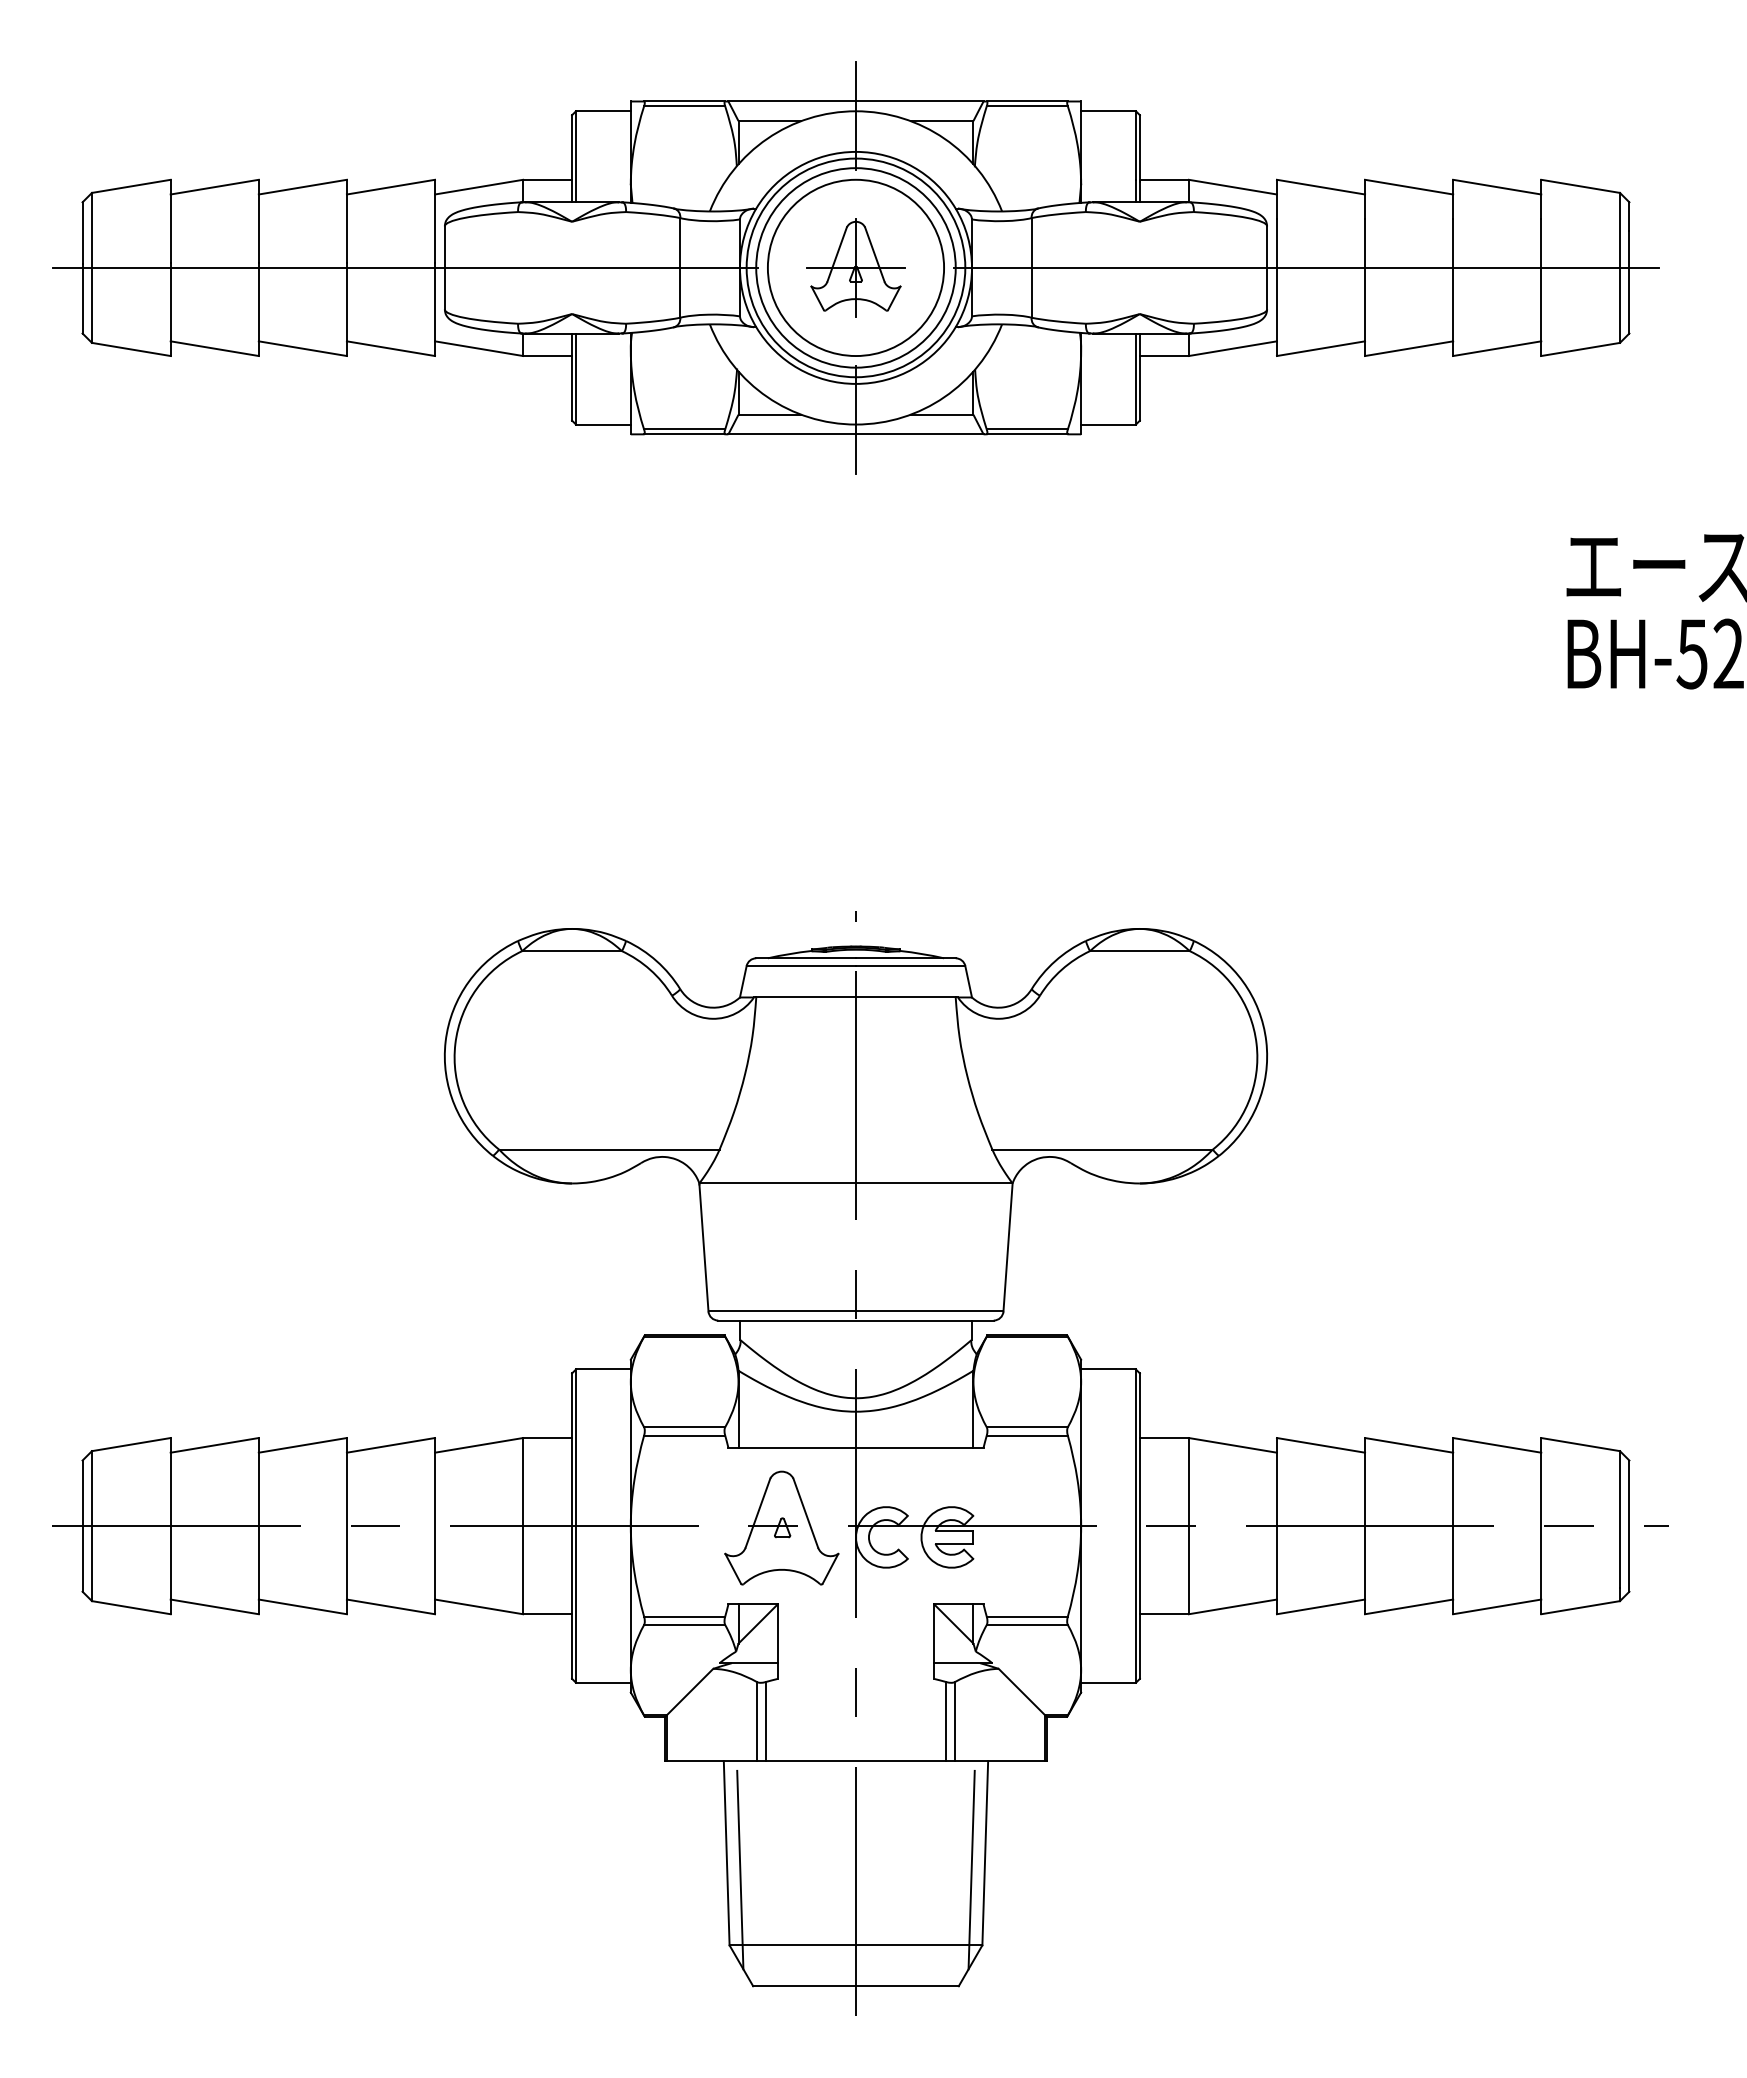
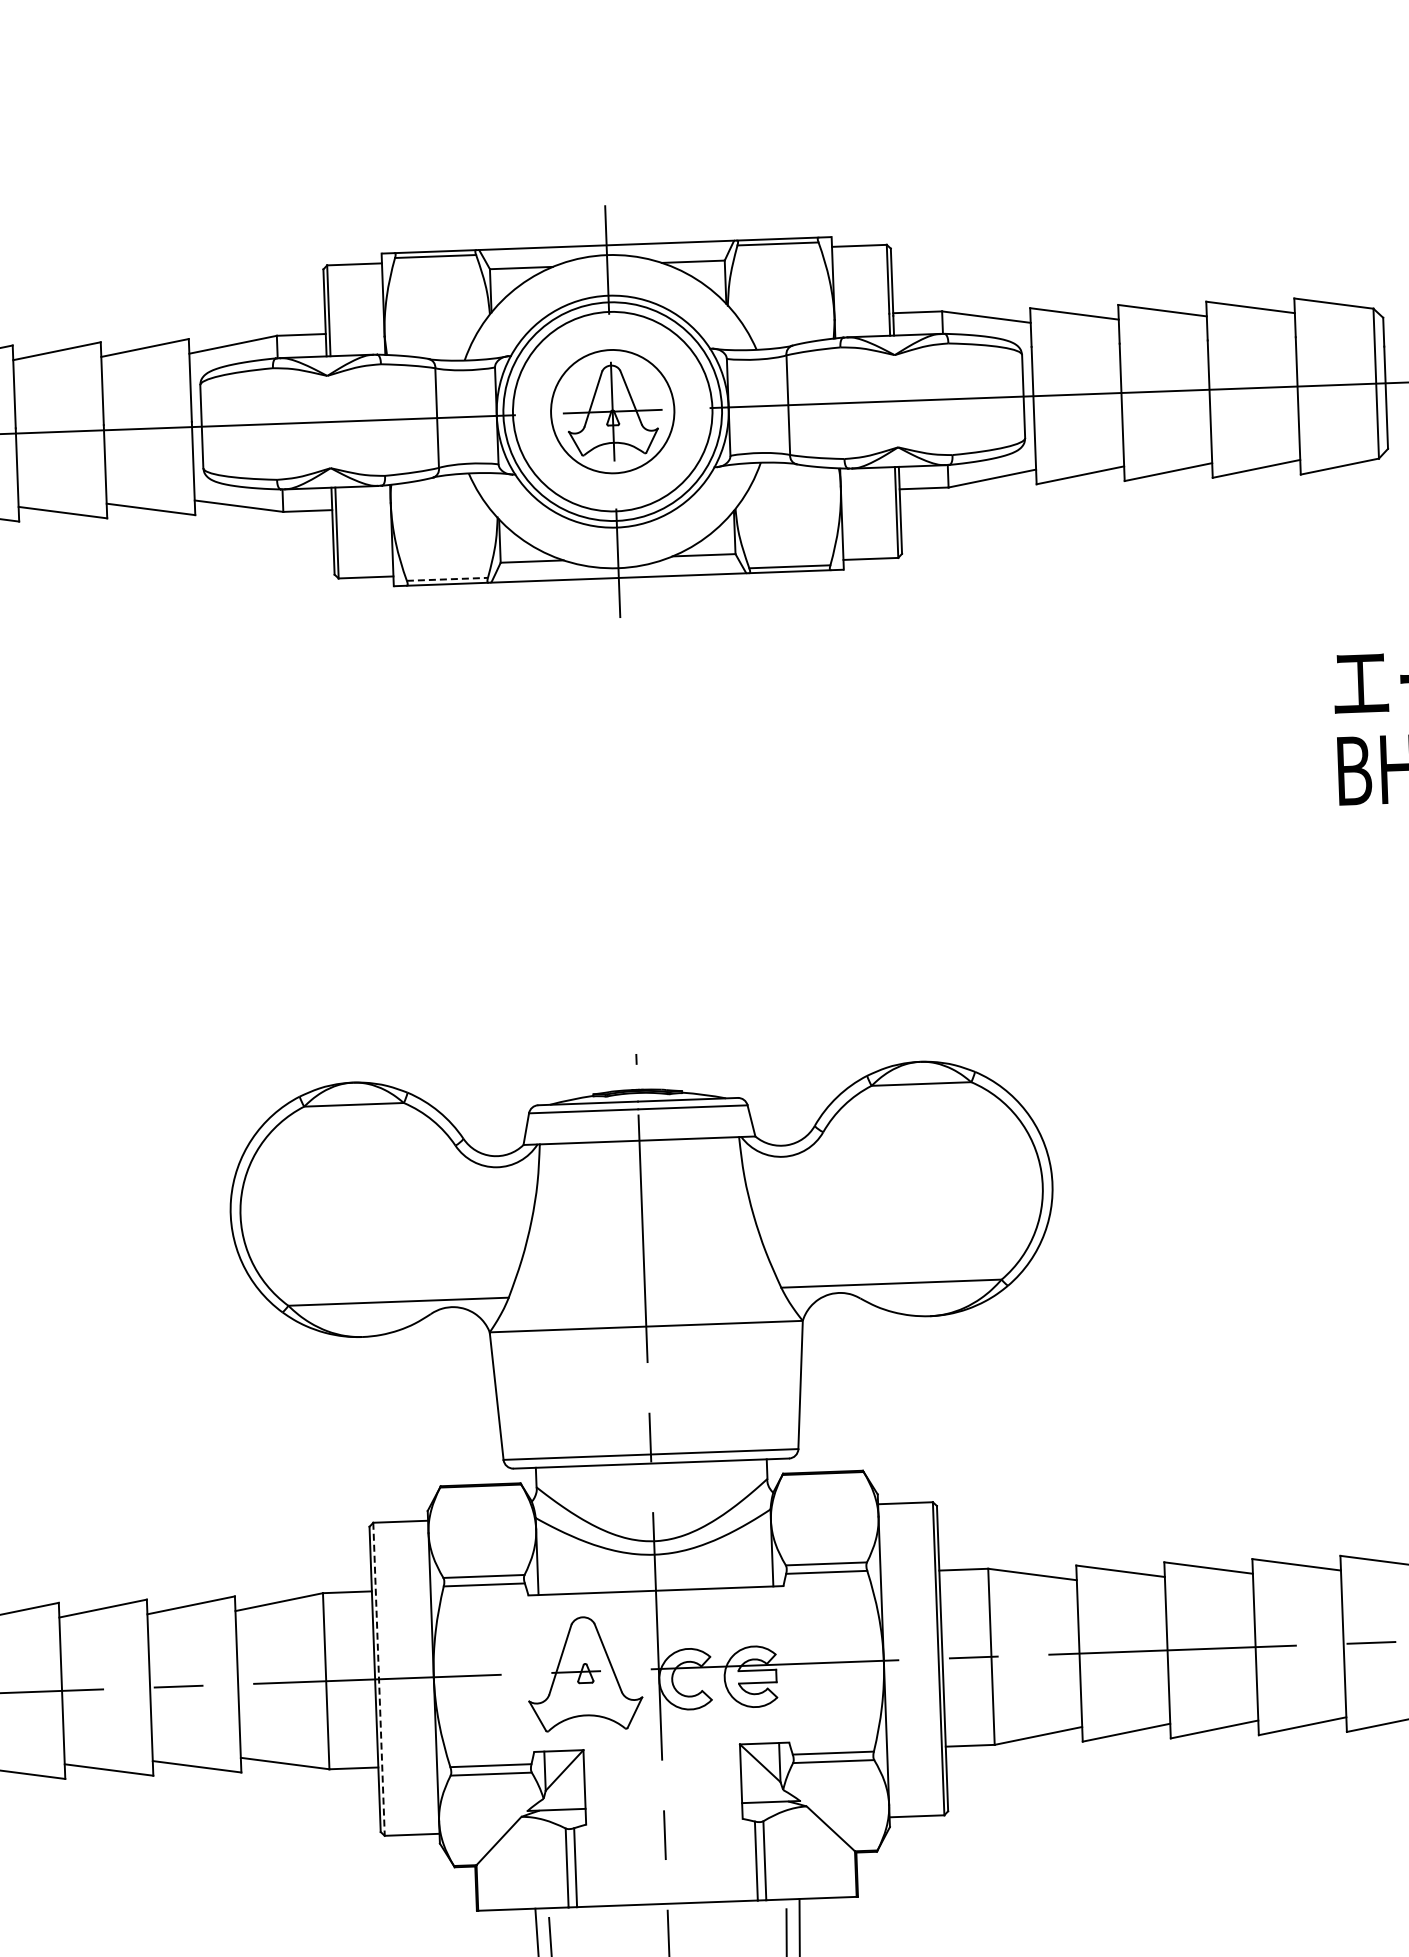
circle: (855, 267) -> (612, 411), size x0.7
line: (684, 429) -> (447, 579), solid -> dashed
line: (576, 1526) -> (379, 1679), solid -> dashed

